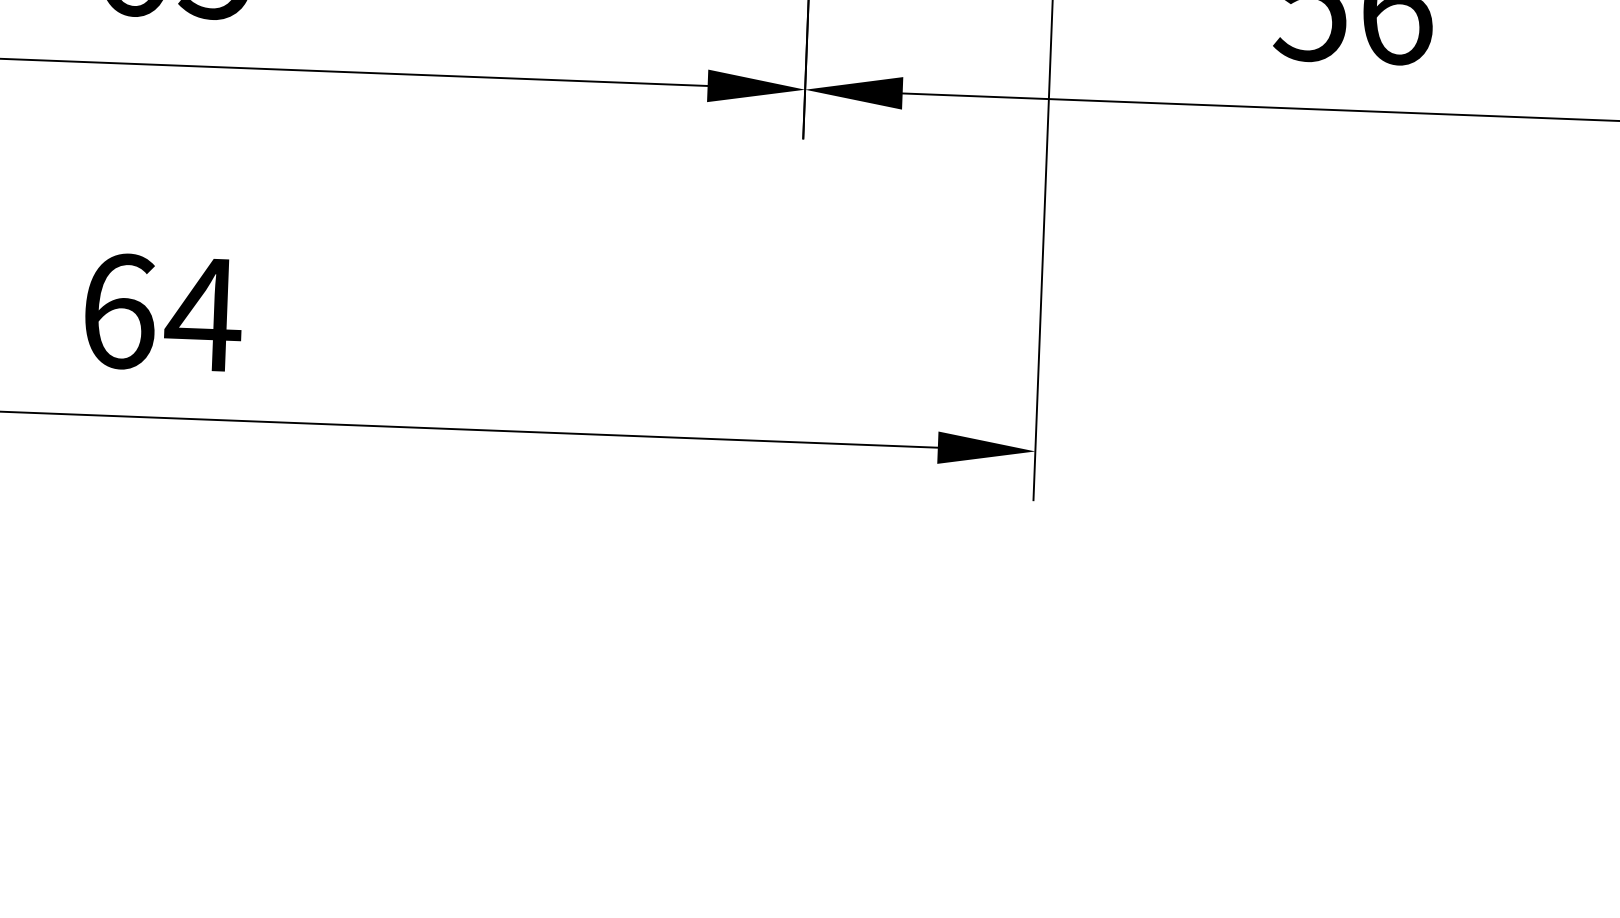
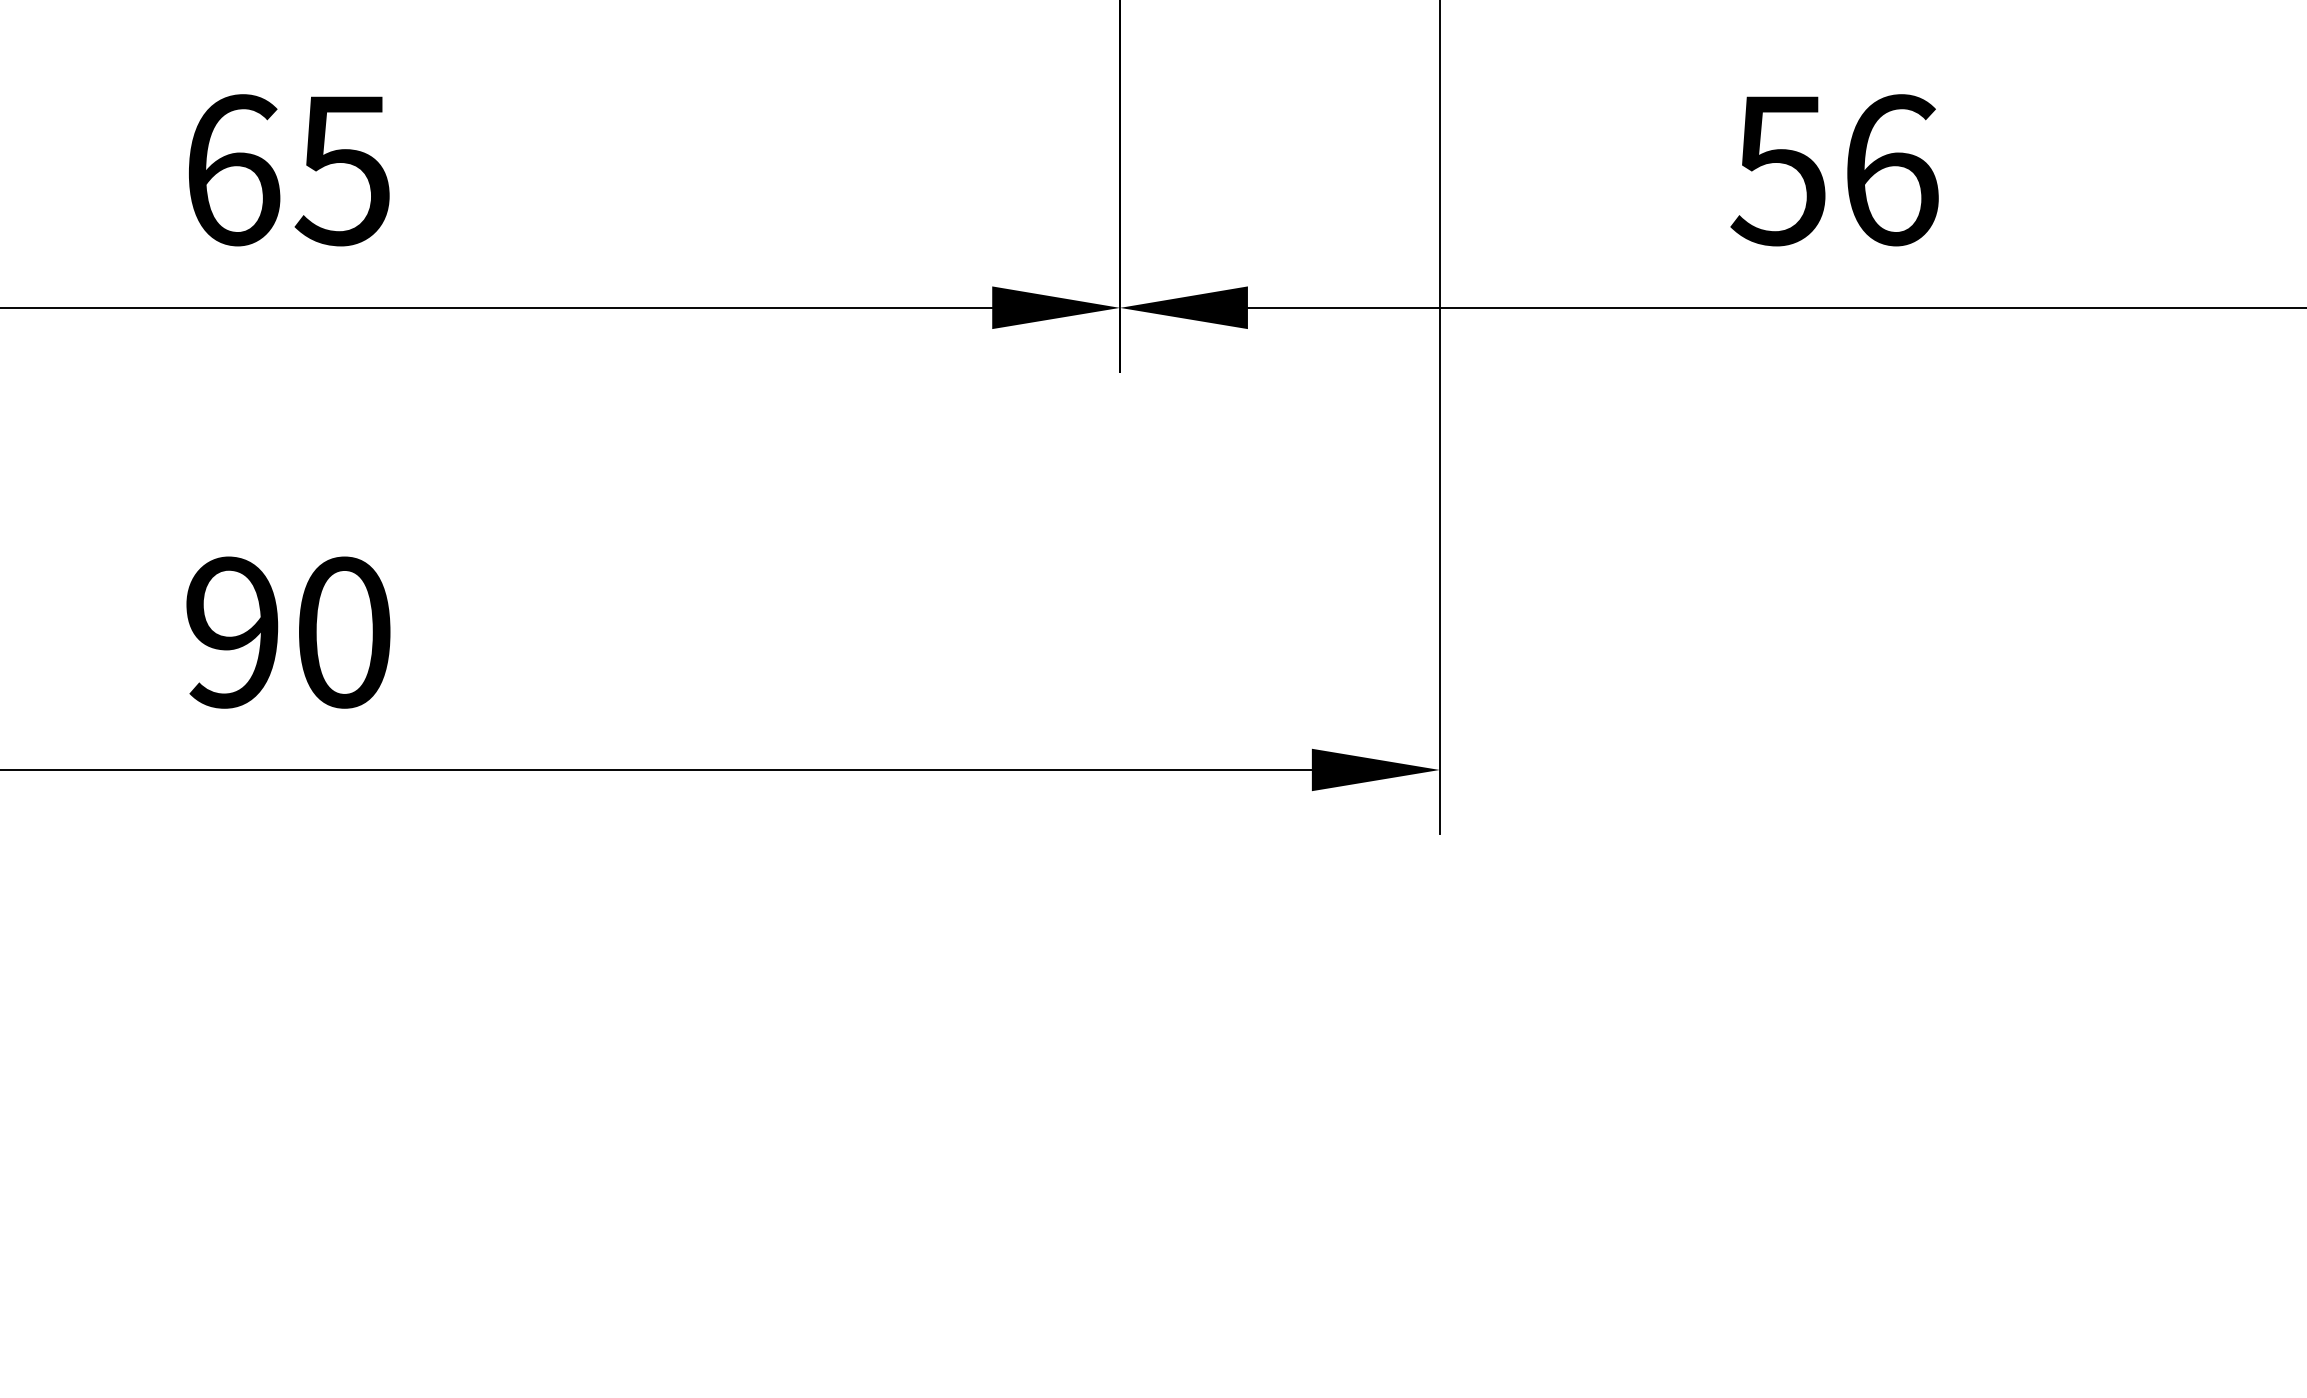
text: (163, 312) -> (290, 632), 64 -> 90

